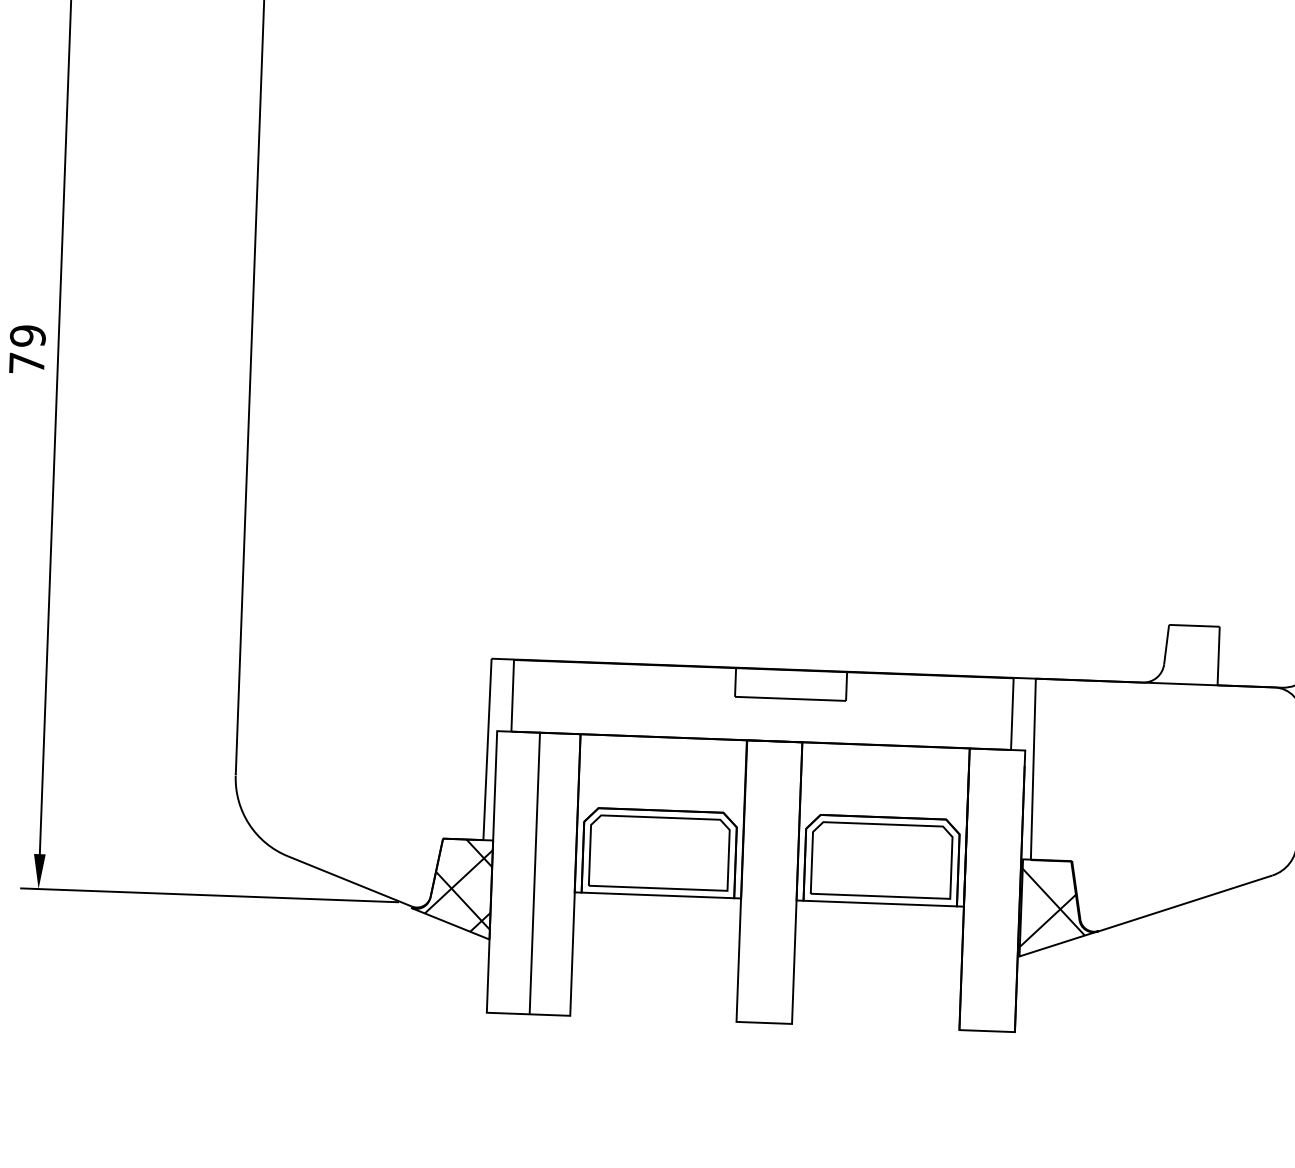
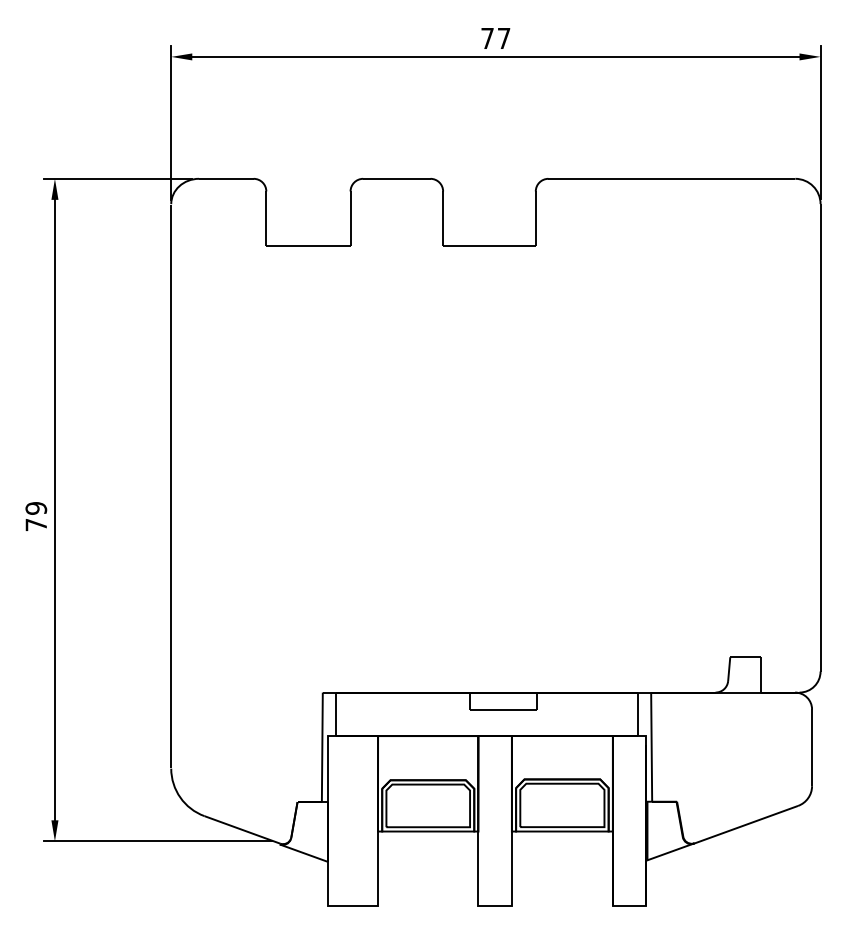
line: (534, 872) -> (353, 820), removed
hatch: (457, 884) -> (307, 829), removed
hatch: (1052, 908) -> (666, 830), removed

